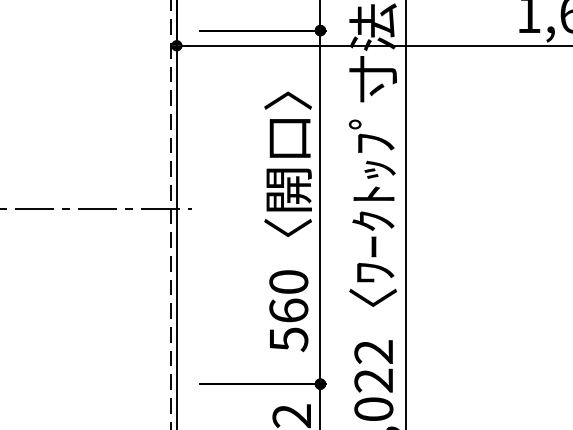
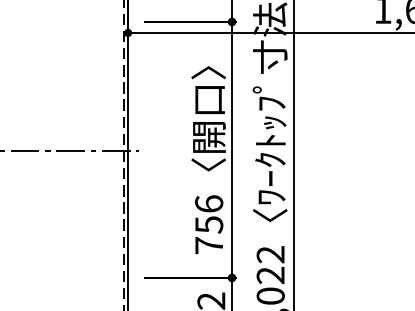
text: (289, 310) -> (209, 224), 560 -> 756

